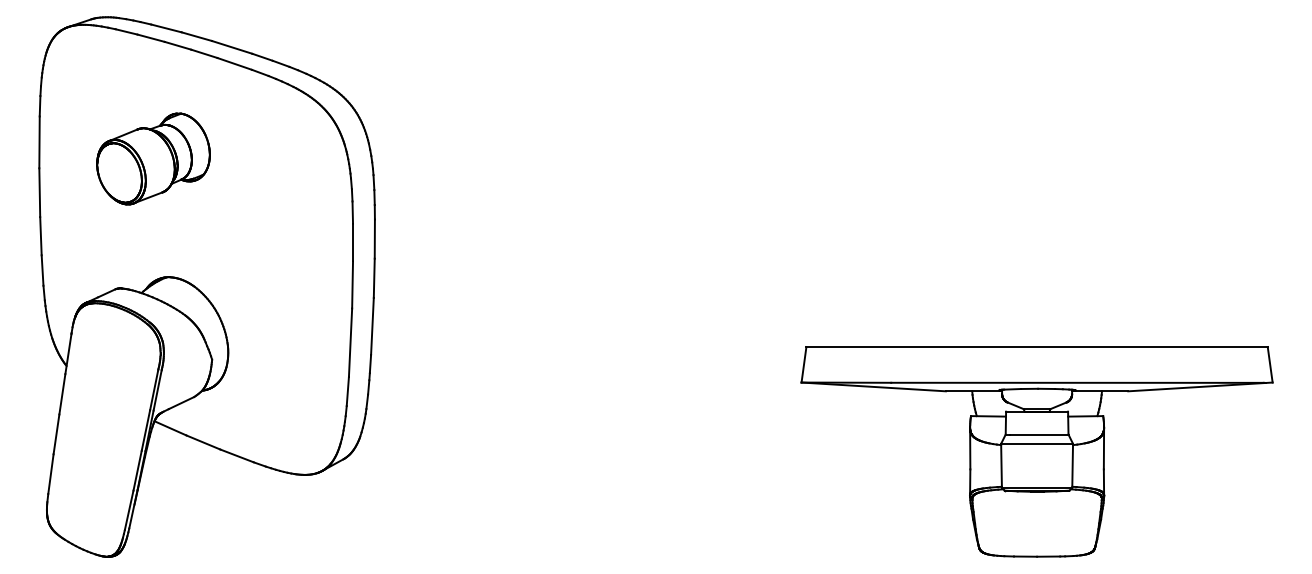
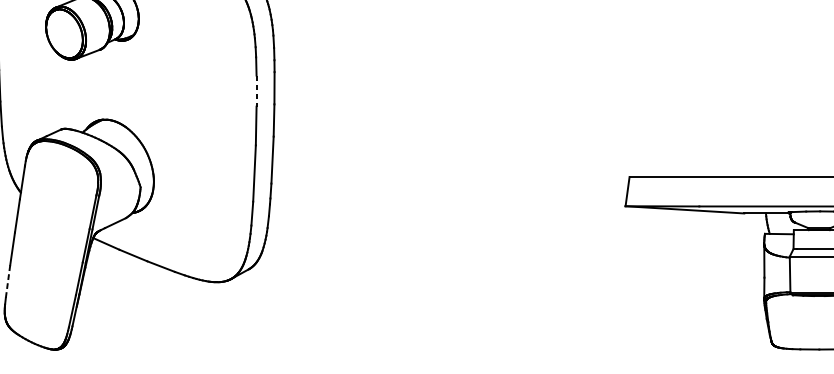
line: (353, 242) -> (256, 91), solid -> dashed
line: (50, 474) -> (7, 281), solid -> dashed

